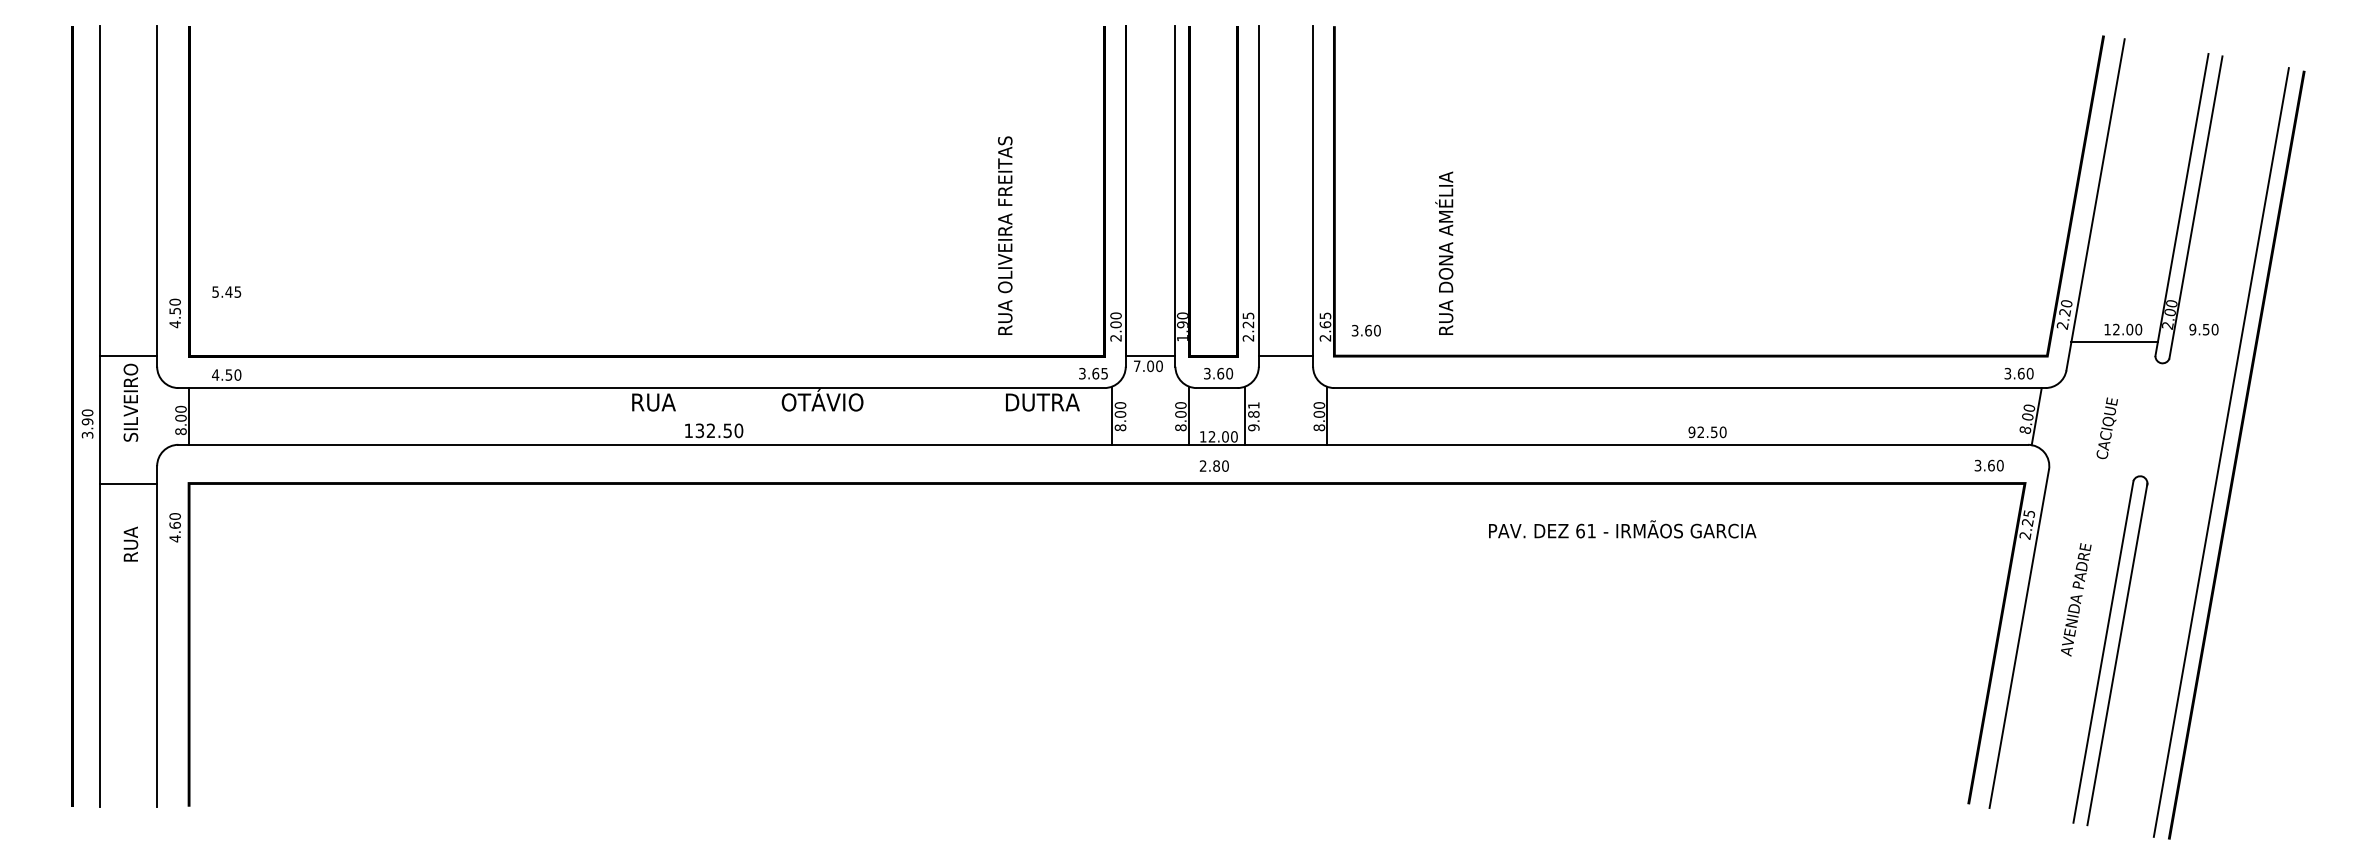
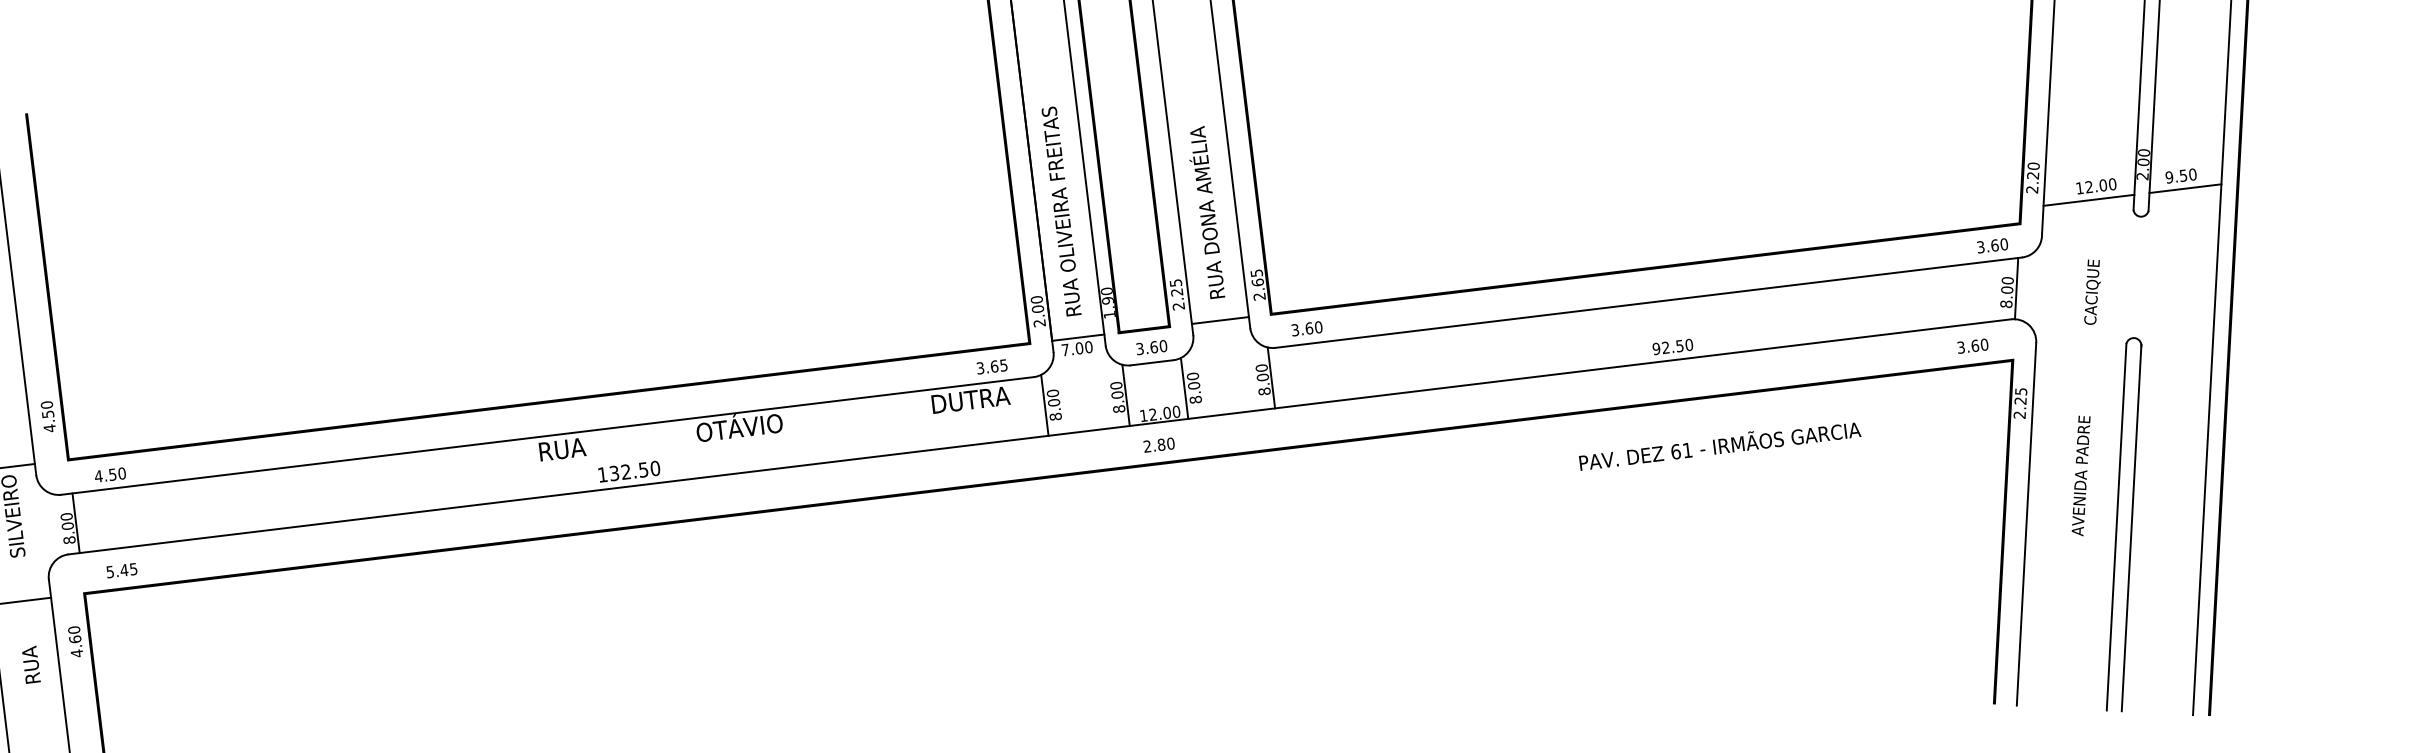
text: (1005, 235) -> (1061, 211), moved
text: (1444, 252) -> (1205, 211), moved
text: (226, 291) -> (121, 570), moved
text: (1365, 330) -> (1306, 328), moved
line: (2206, 342) -> (2185, 189), added
text: (1093, 373) -> (992, 366), moved
text: (1253, 416) -> (1194, 388), 9.81 -> 8.00
text: (1622, 529) -> (1719, 444), moved

